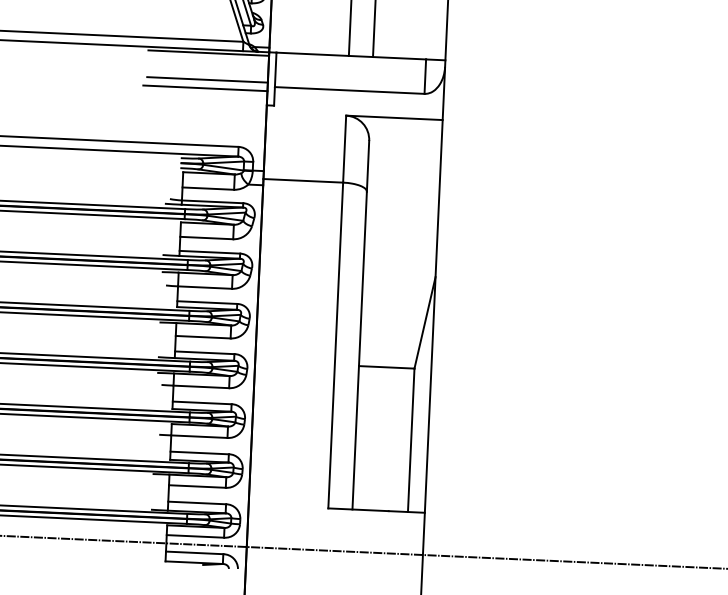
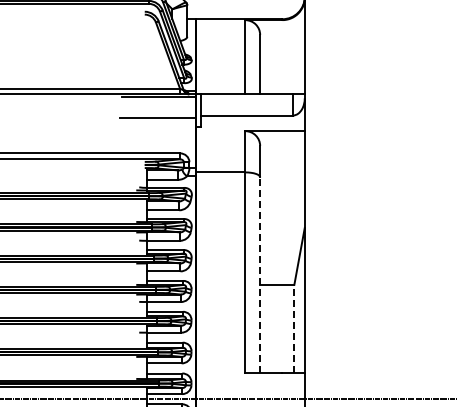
line: (206, 80) -> (158, 113), removed
line: (360, 351) -> (260, 275), solid -> dashed
line: (411, 439) -> (294, 328), solid -> dashed

